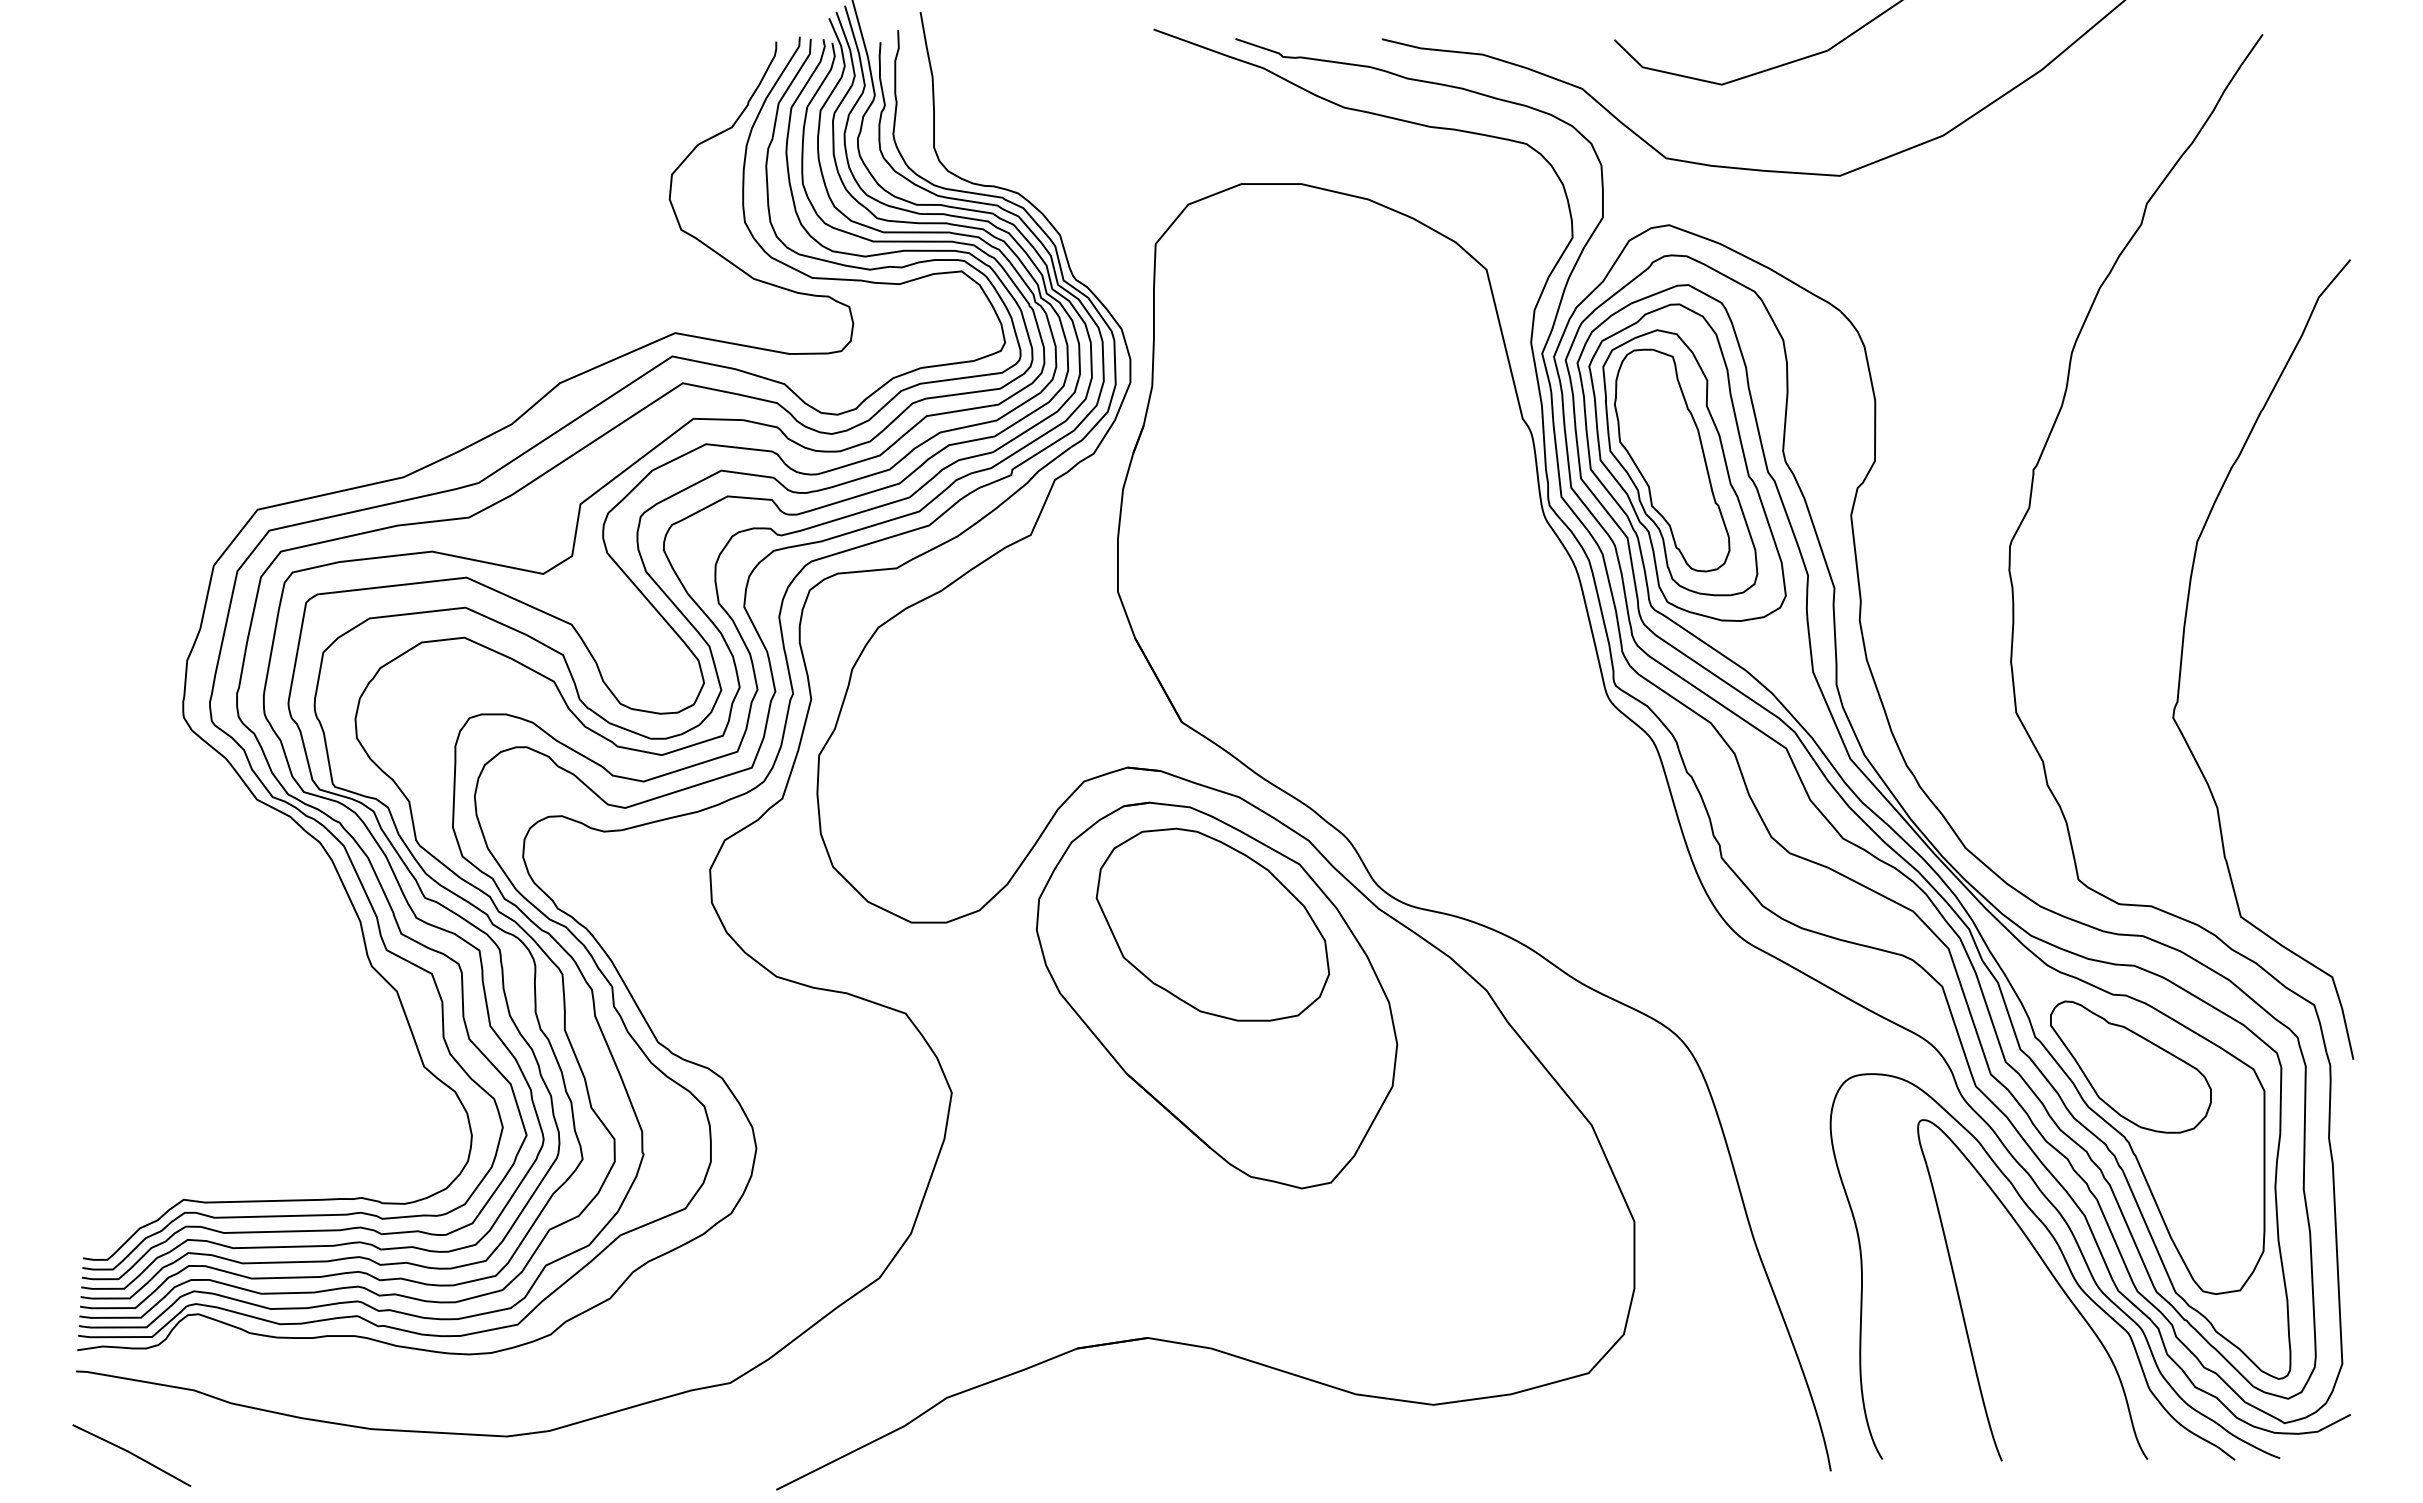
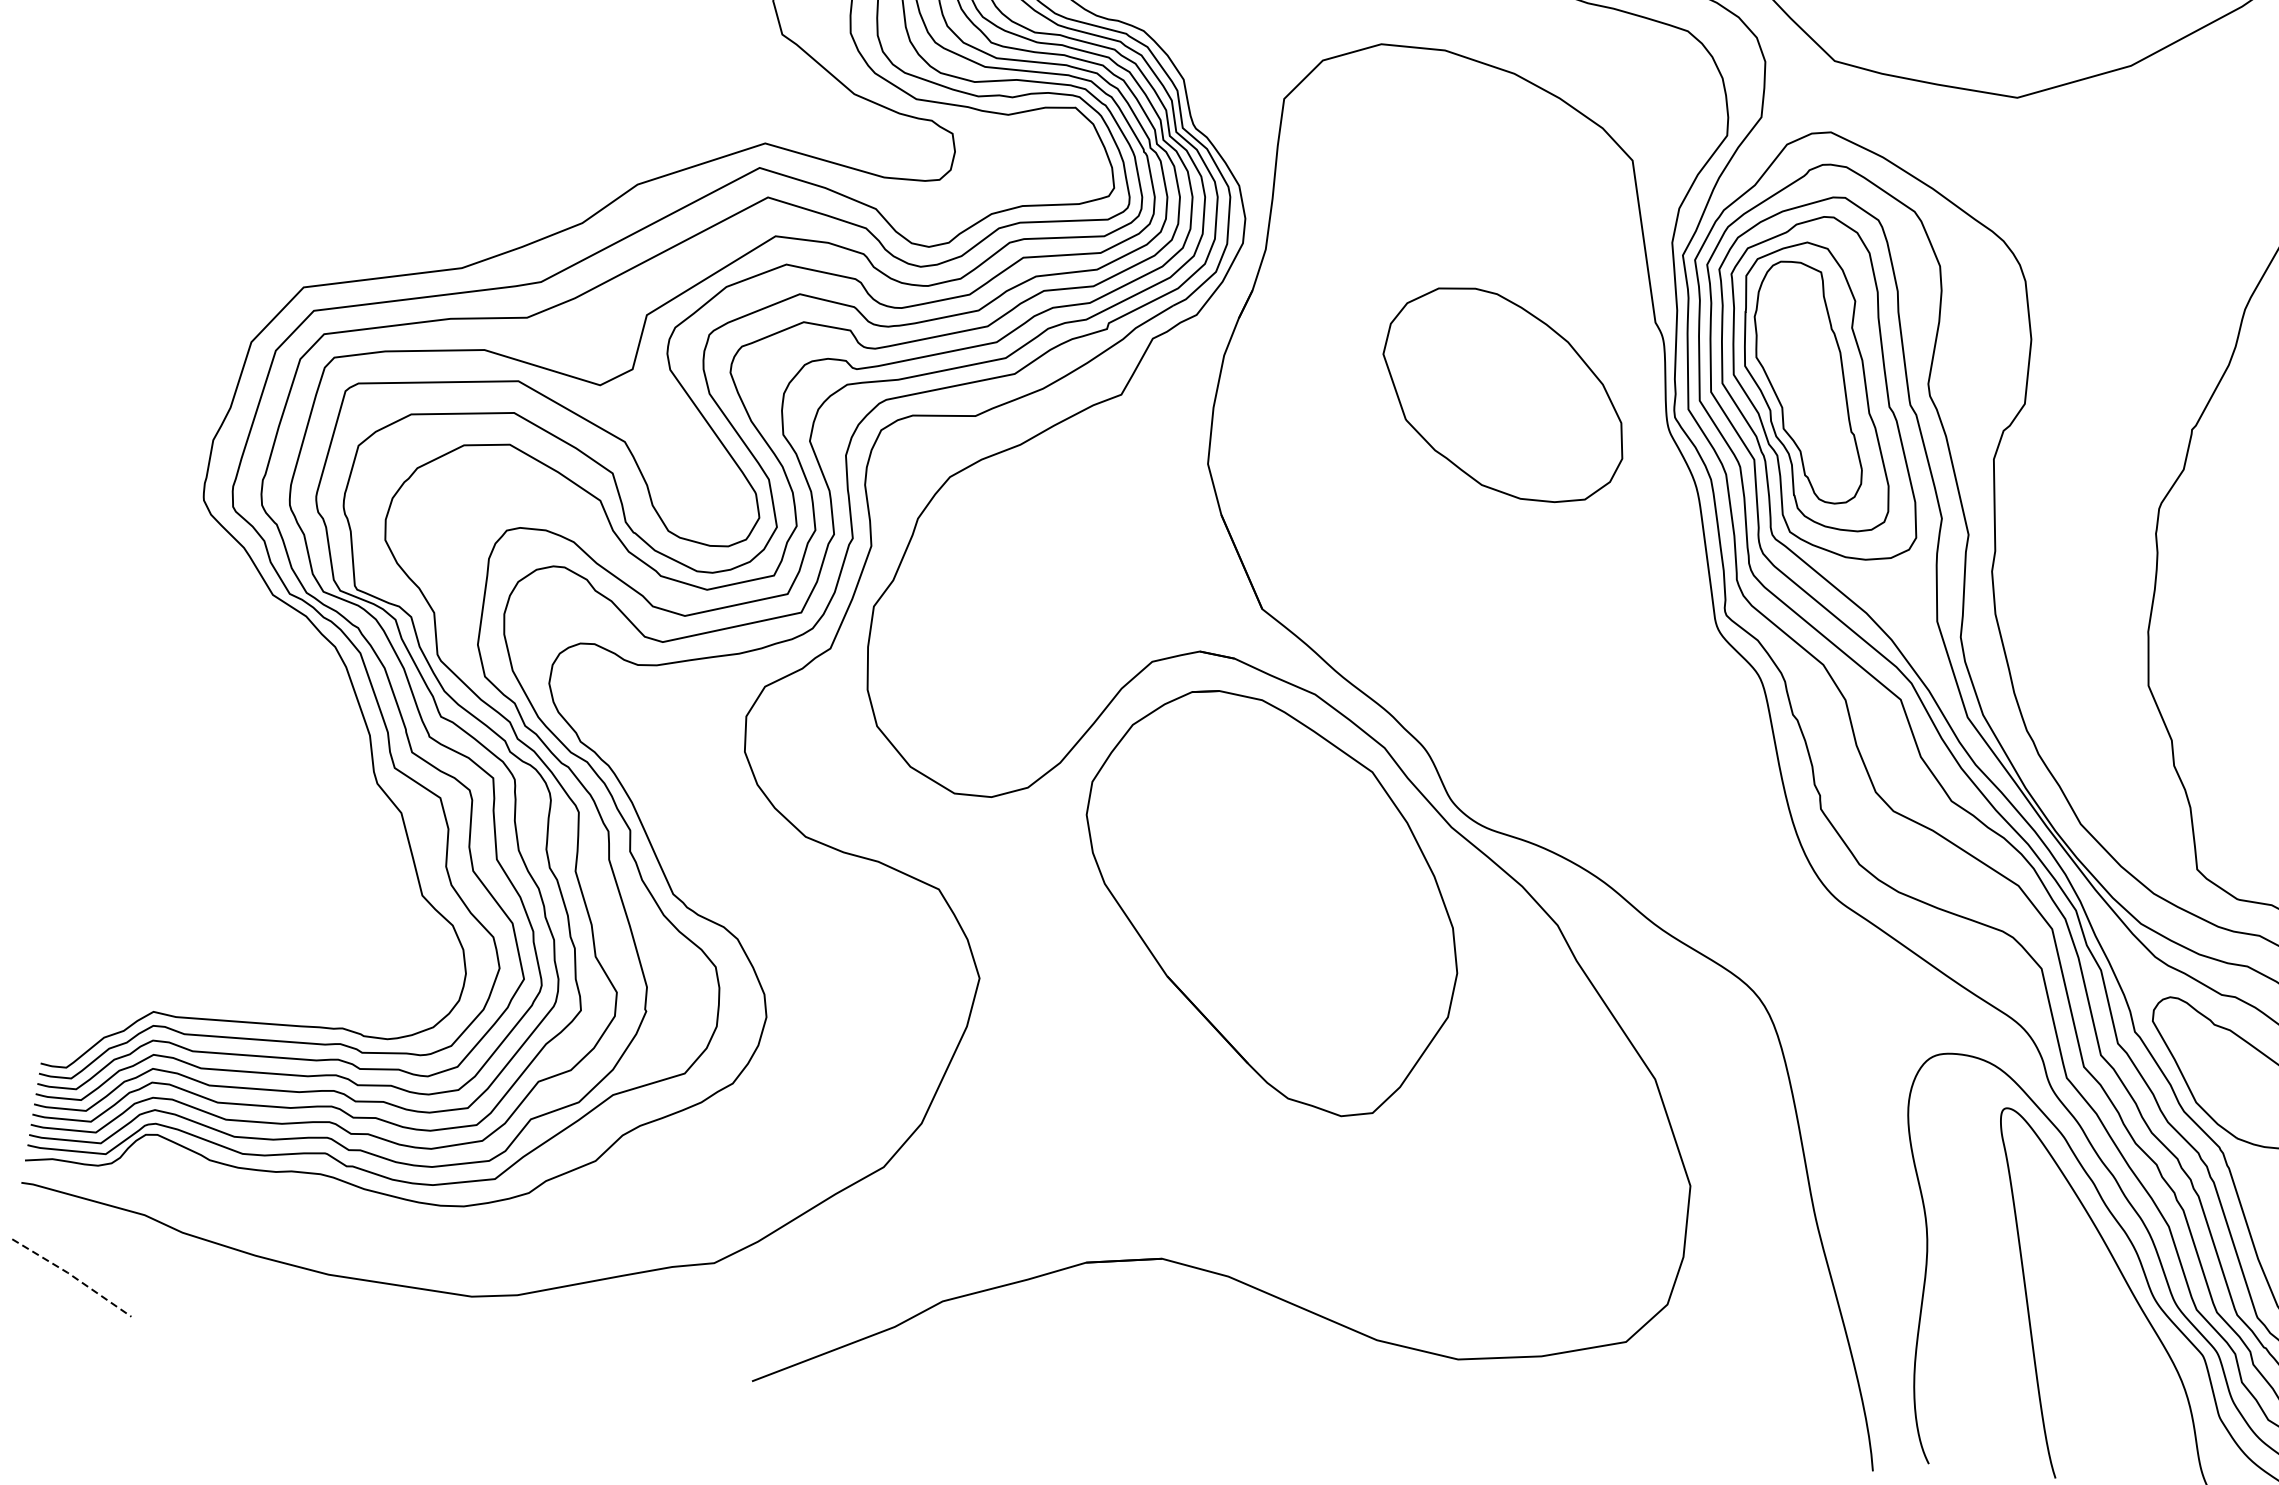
part: (1212, 924) -> (1503, 394), moved
line: (132, 1454) -> (72, 1276), solid -> dashed

